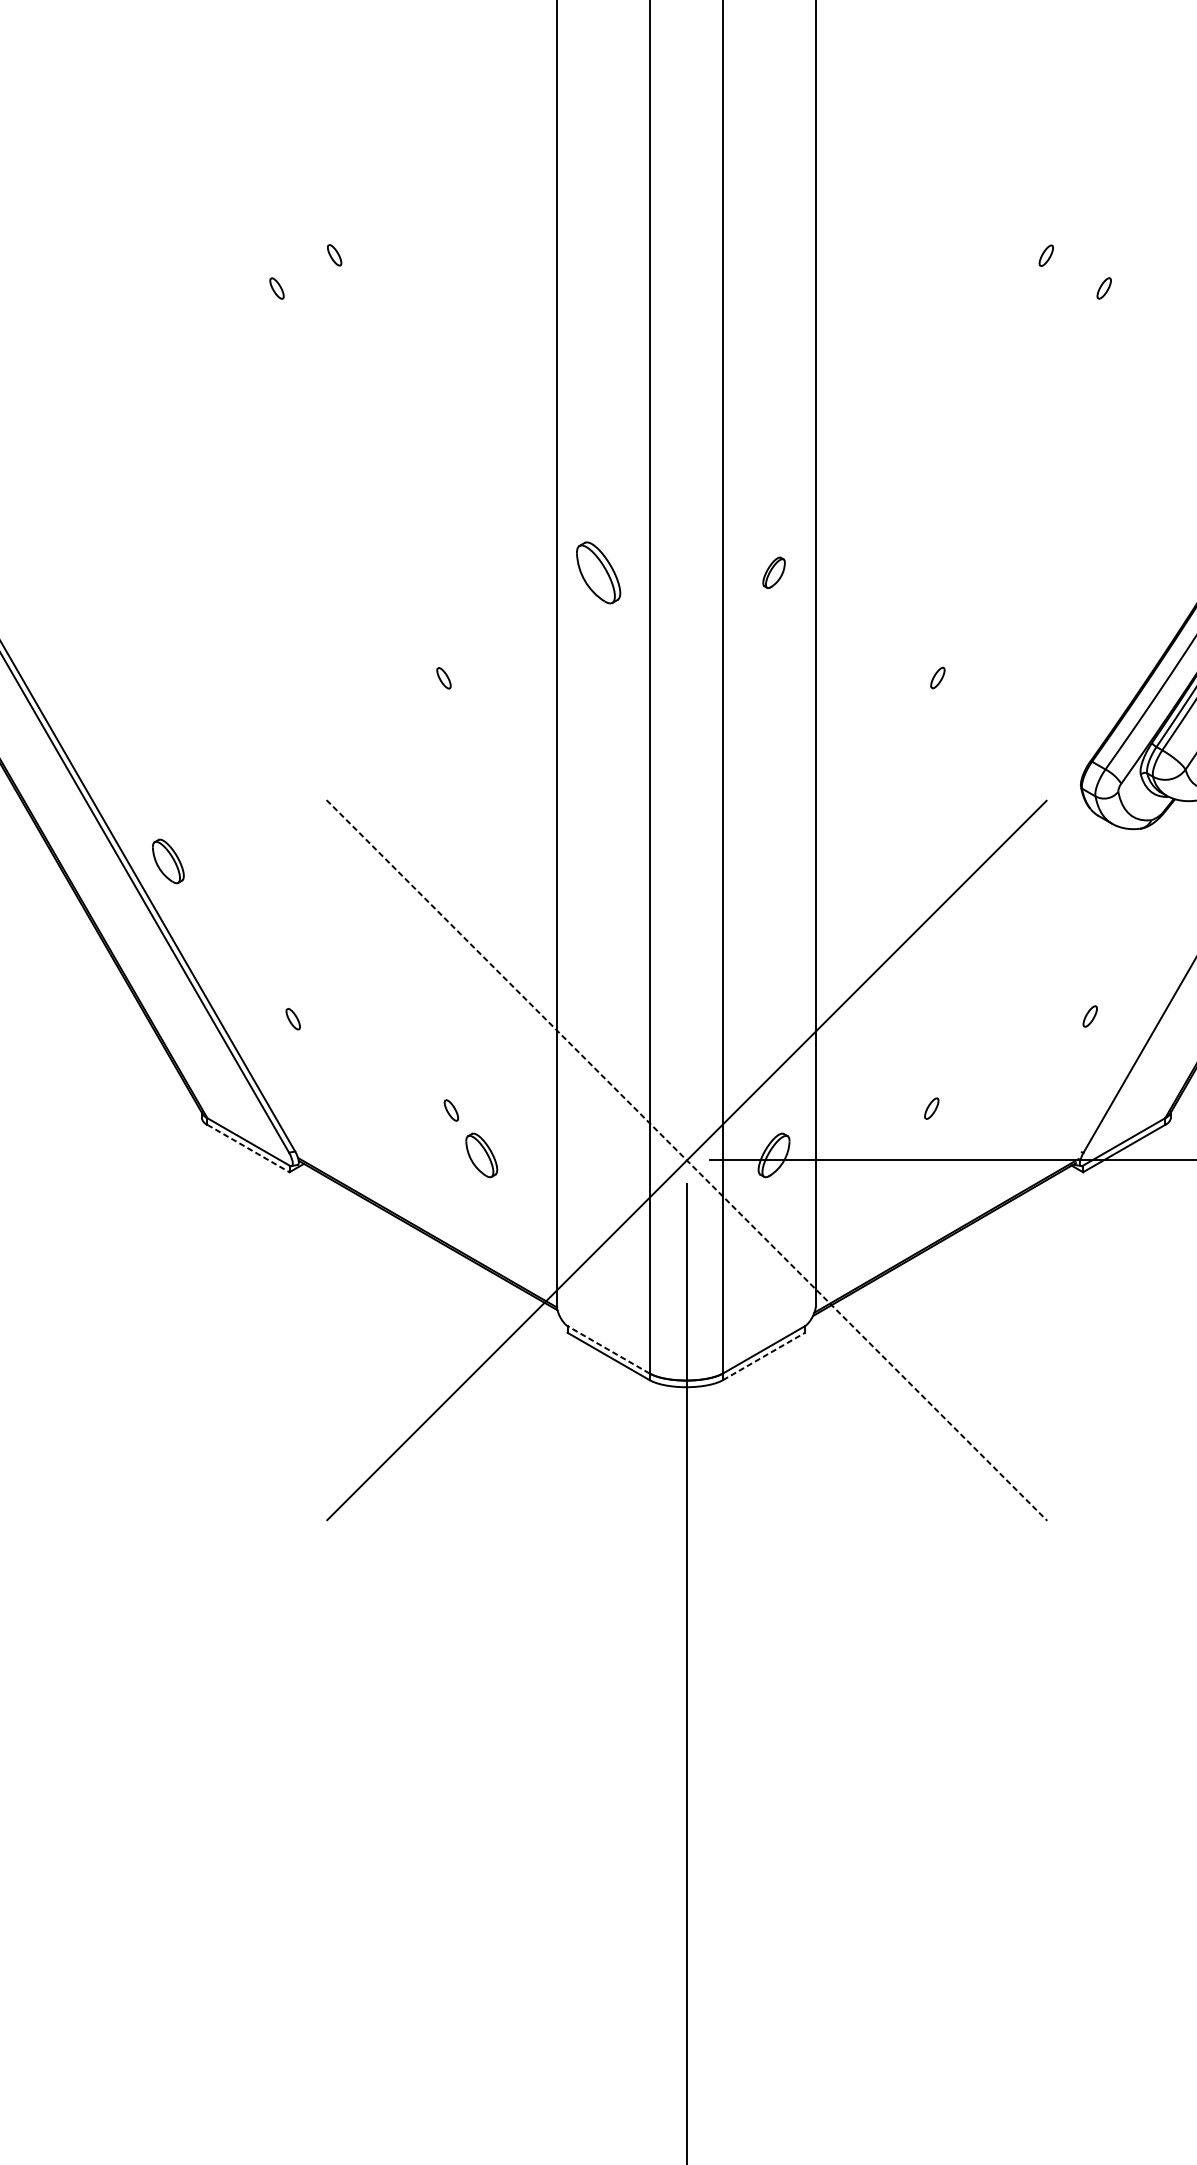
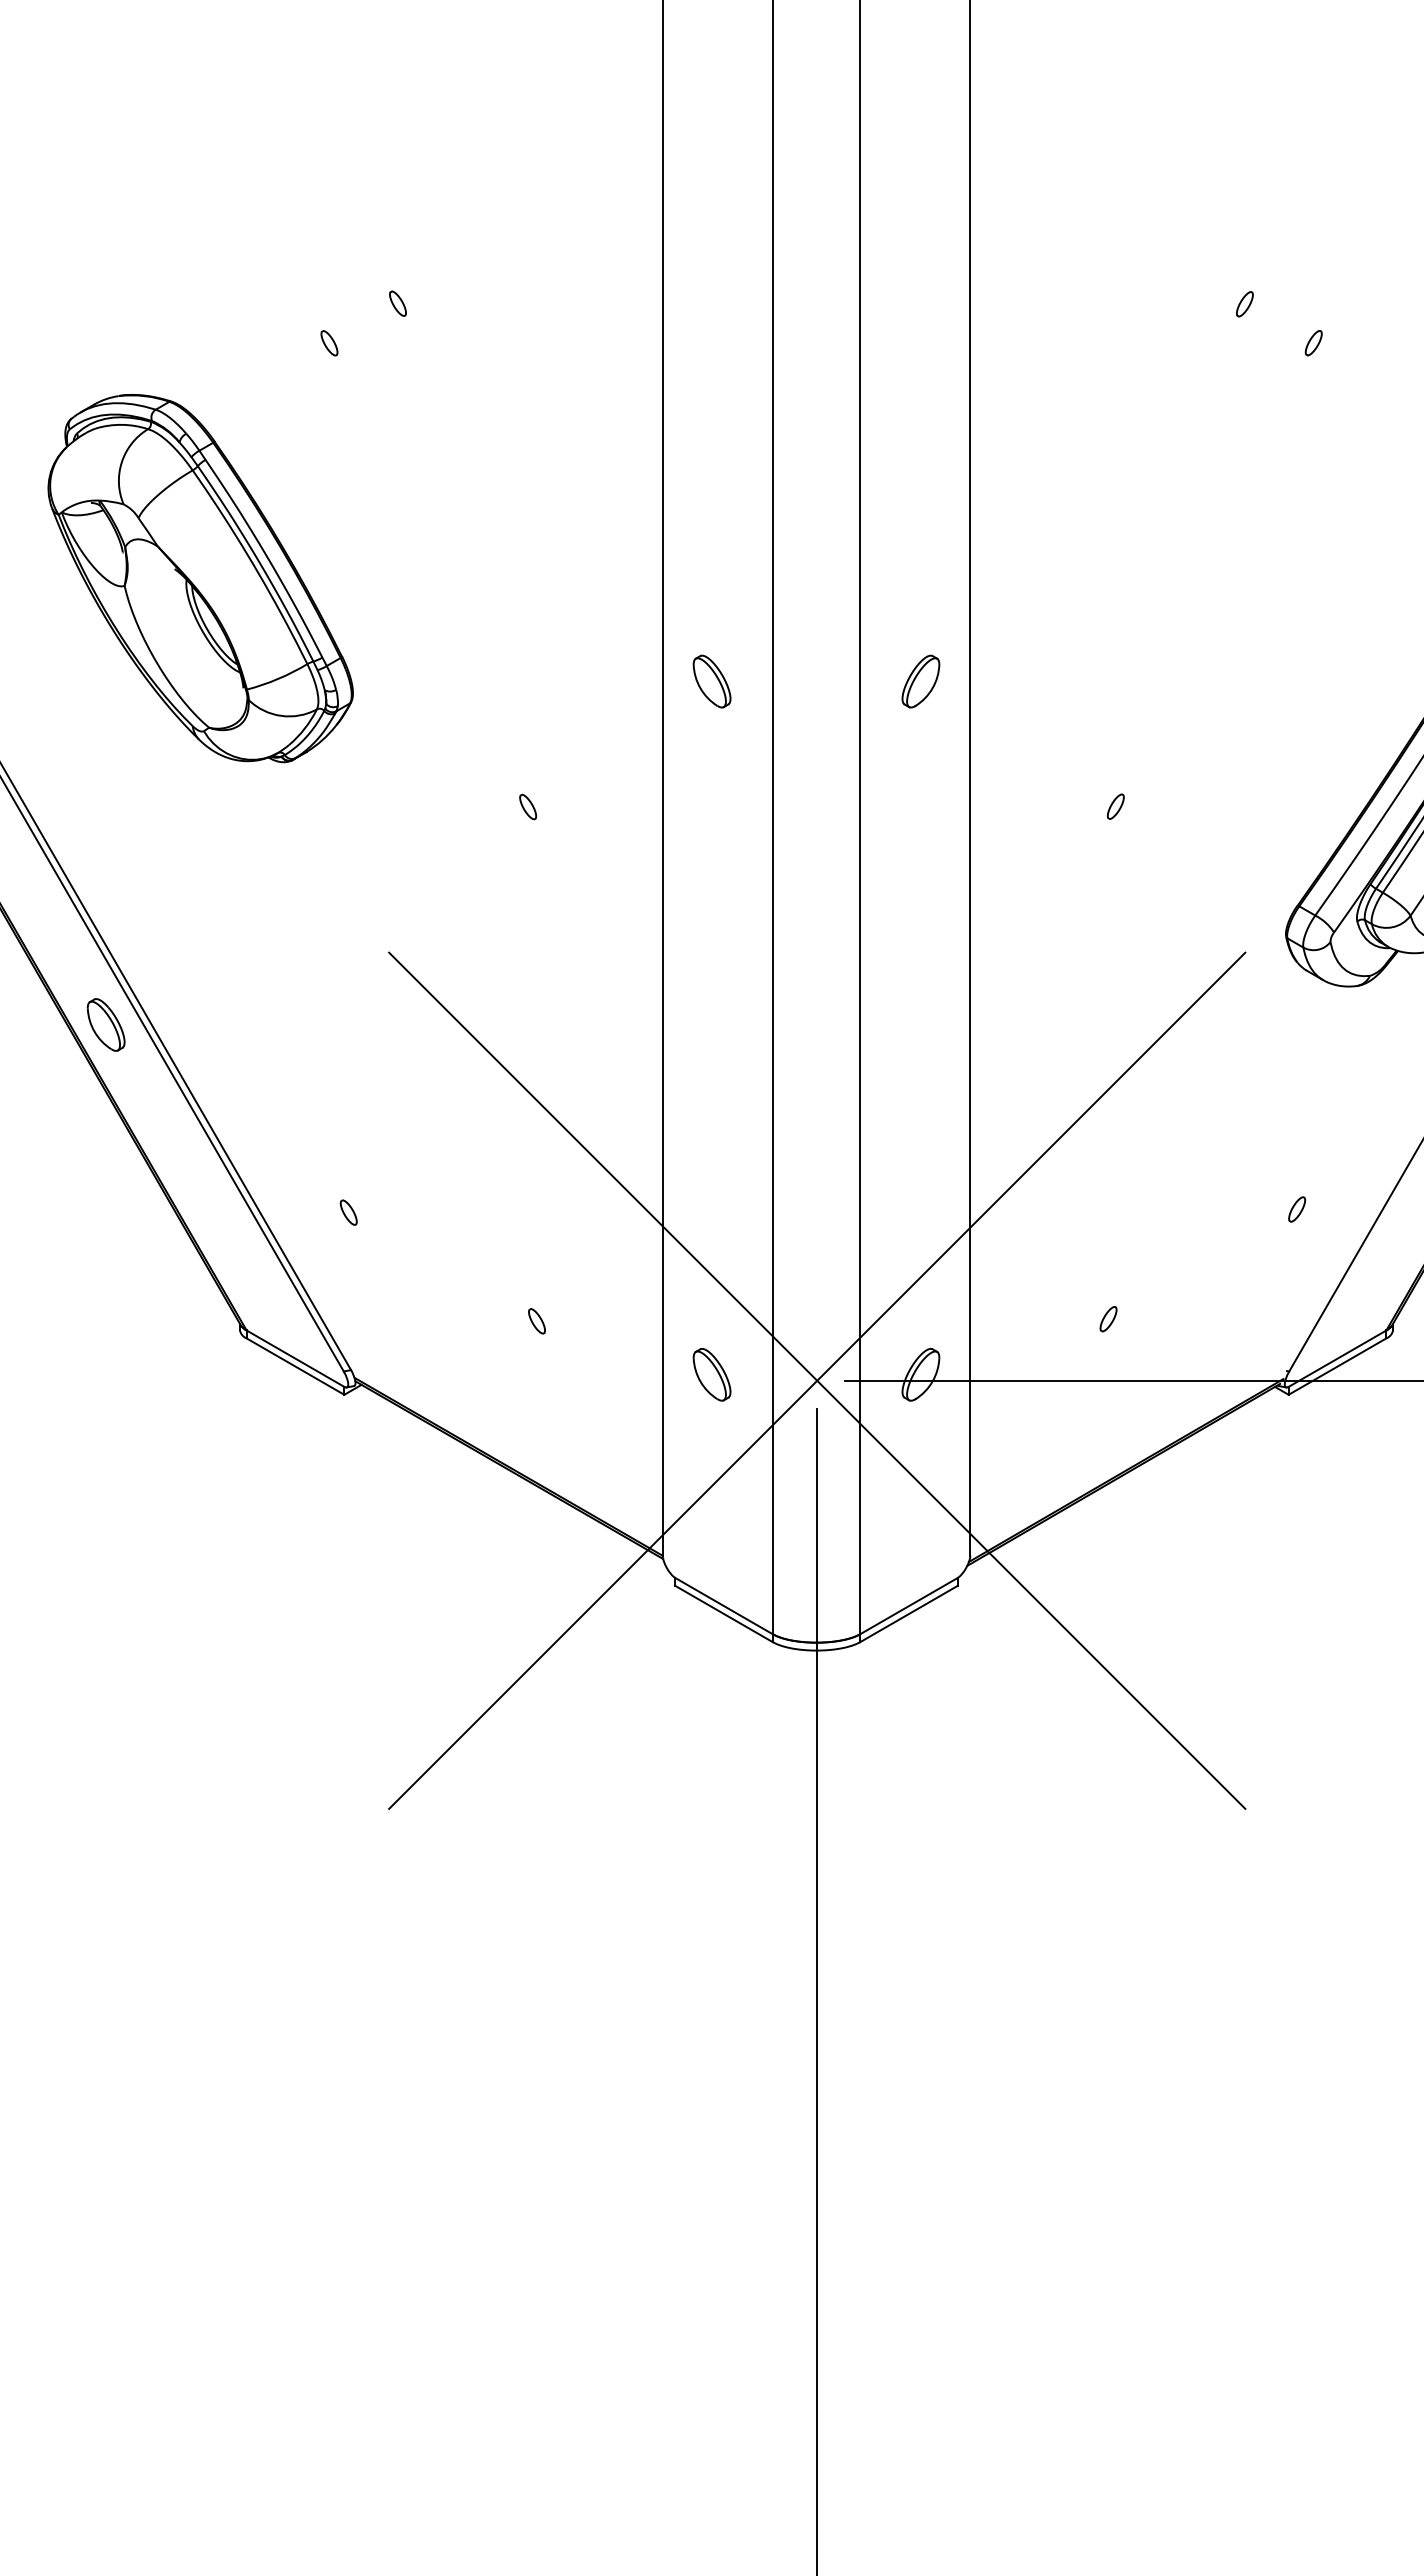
part: (168, 486) -> (200, 578), added
part: (598, 572) -> (711, 681), size x0.71
part: (773, 572) -> (920, 681), size x1.43
part: (167, 861) -> (105, 1024), moved
line: (248, 1148) -> (295, 1366), dashed -> solid
part: (481, 1155) -> (711, 1374), moved
line: (687, 1161) -> (817, 1381), dashed -> solid
line: (608, 1349) -> (723, 1605), dashed -> solid
line: (764, 1356) -> (909, 1613), dashed -> solid

